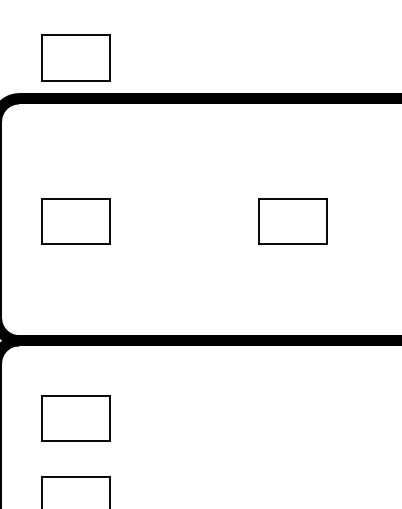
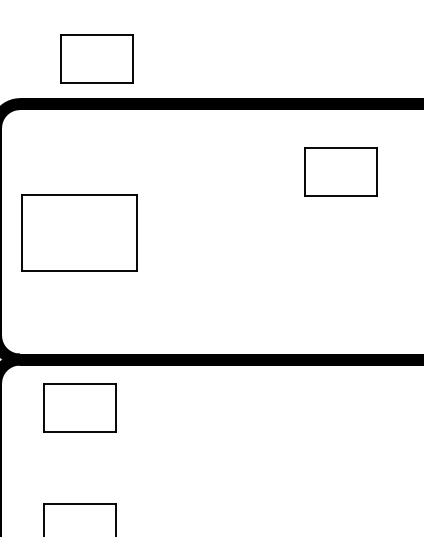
part: (75, 57) -> (96, 58), moved
part: (75, 221) -> (79, 233), size x1.6
part: (292, 221) -> (340, 172), moved
part: (75, 418) -> (79, 407), moved

